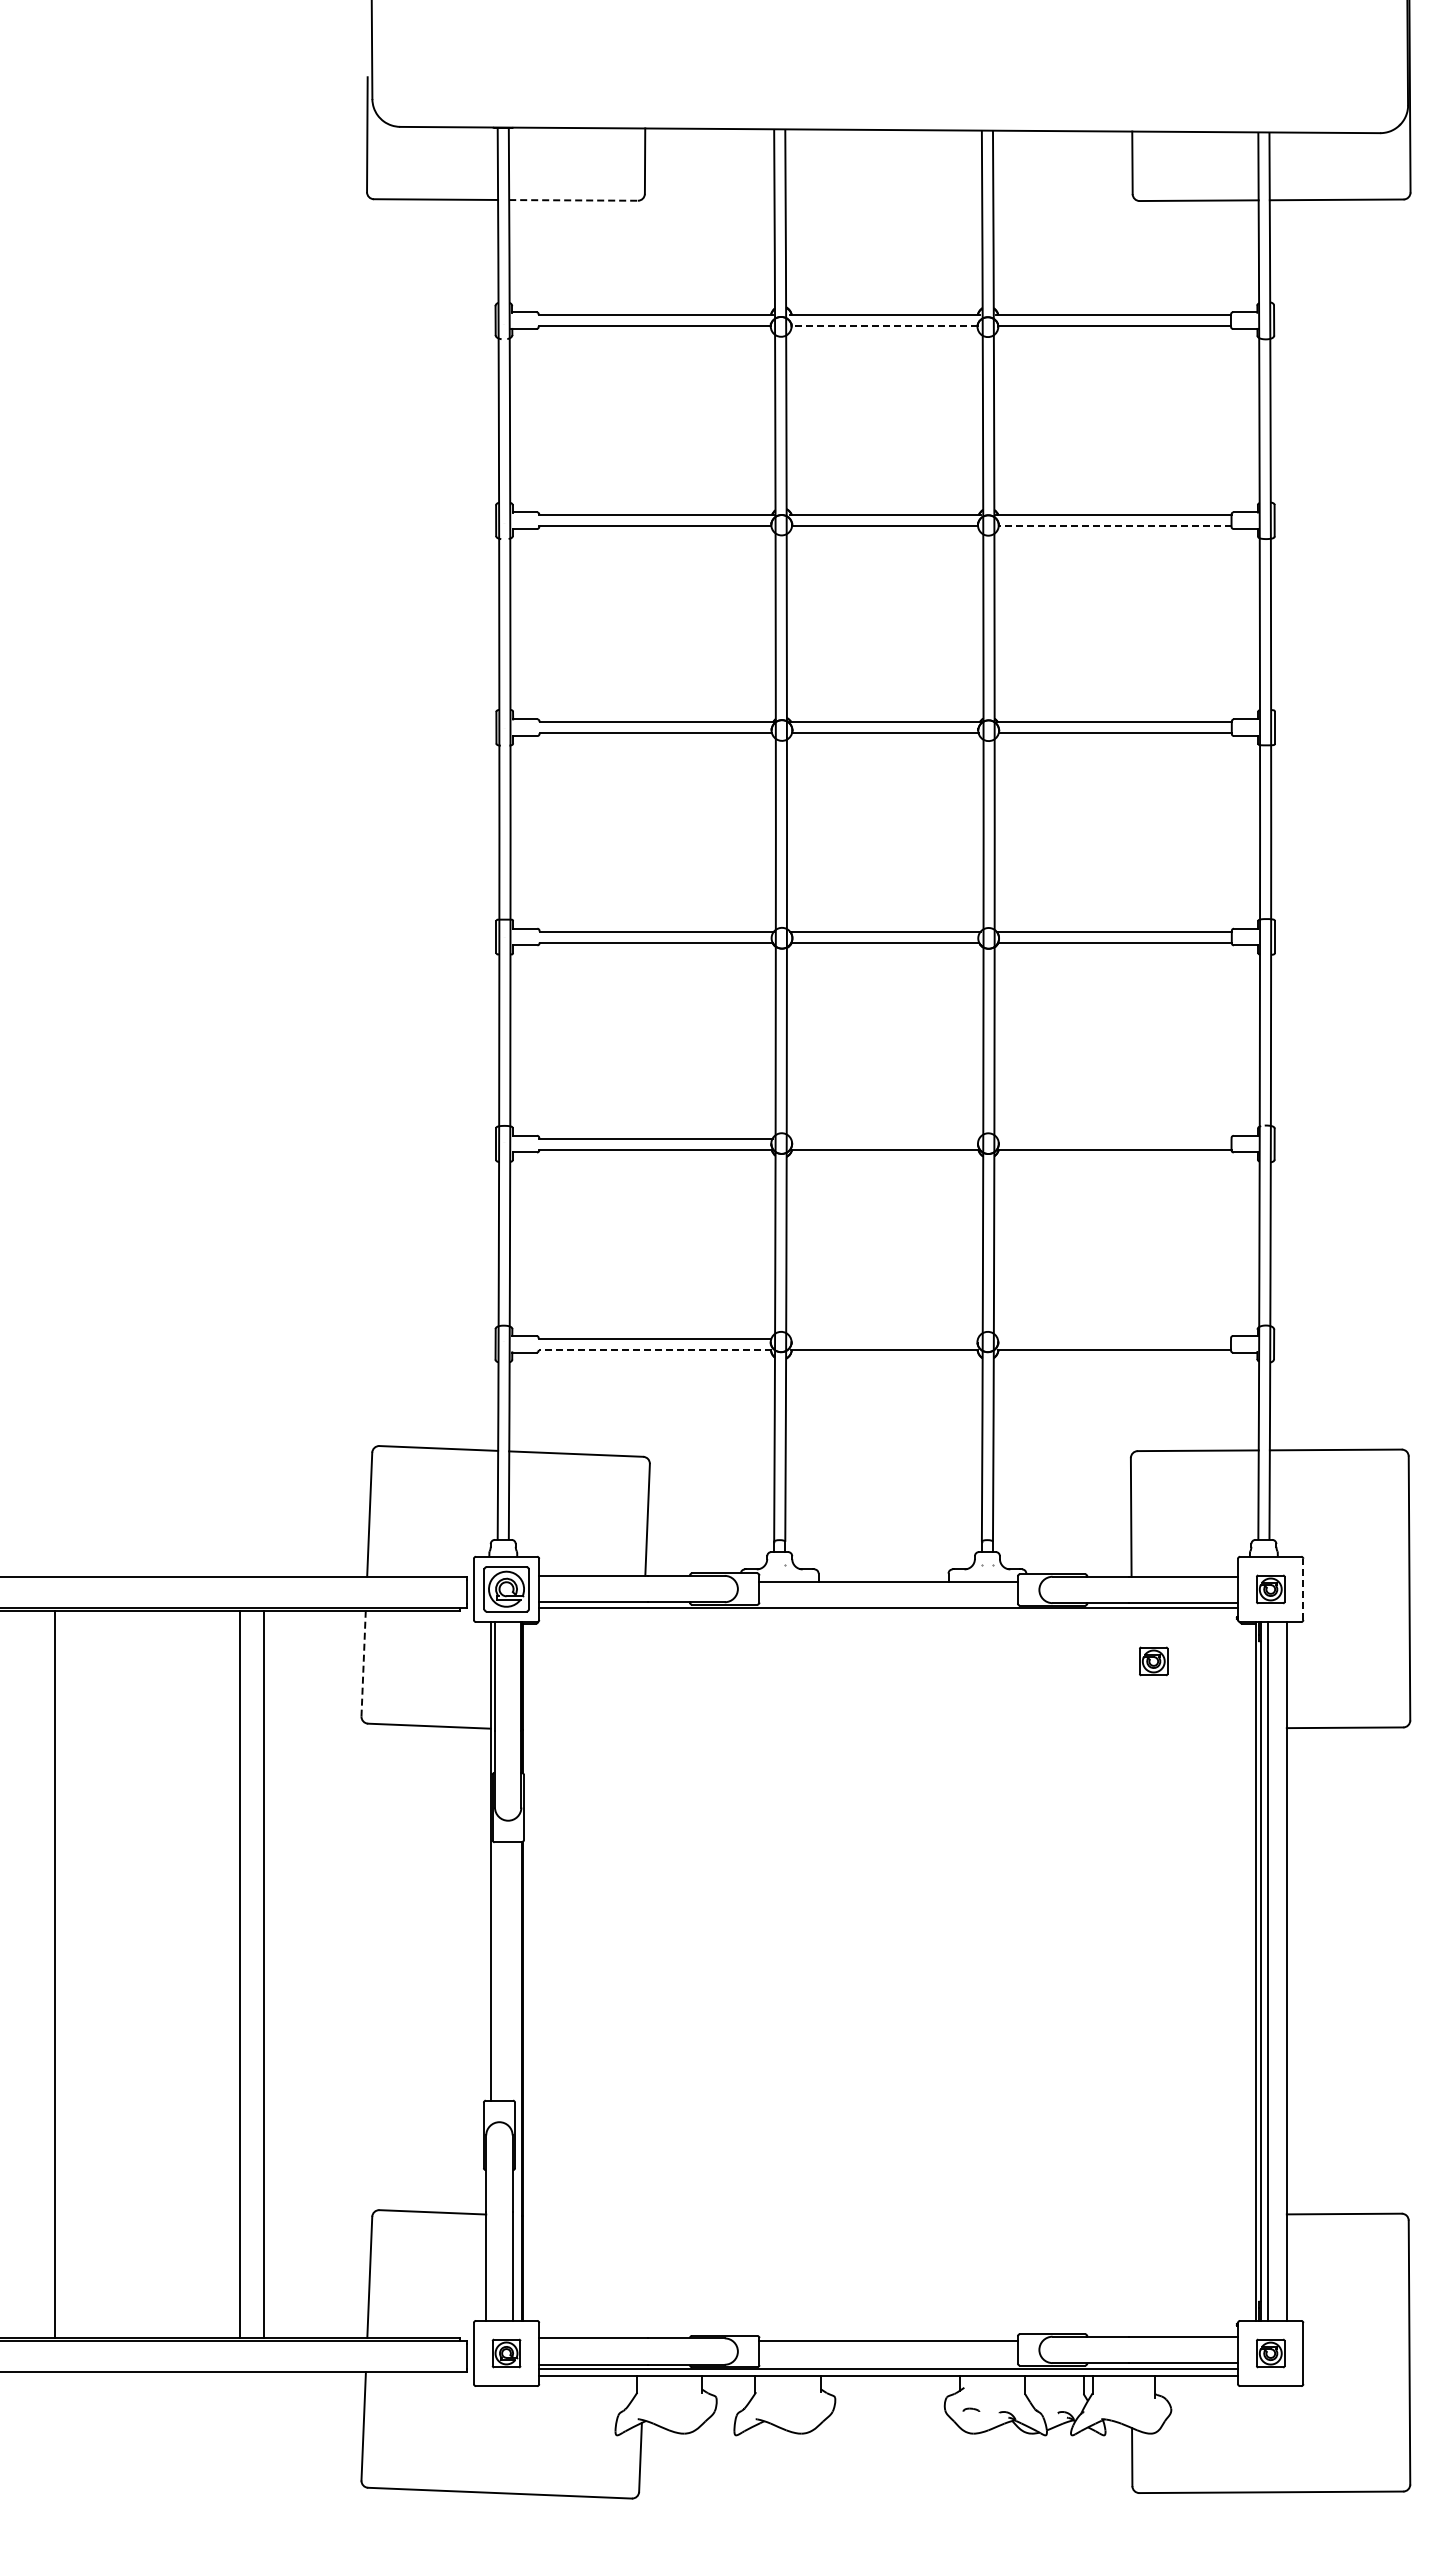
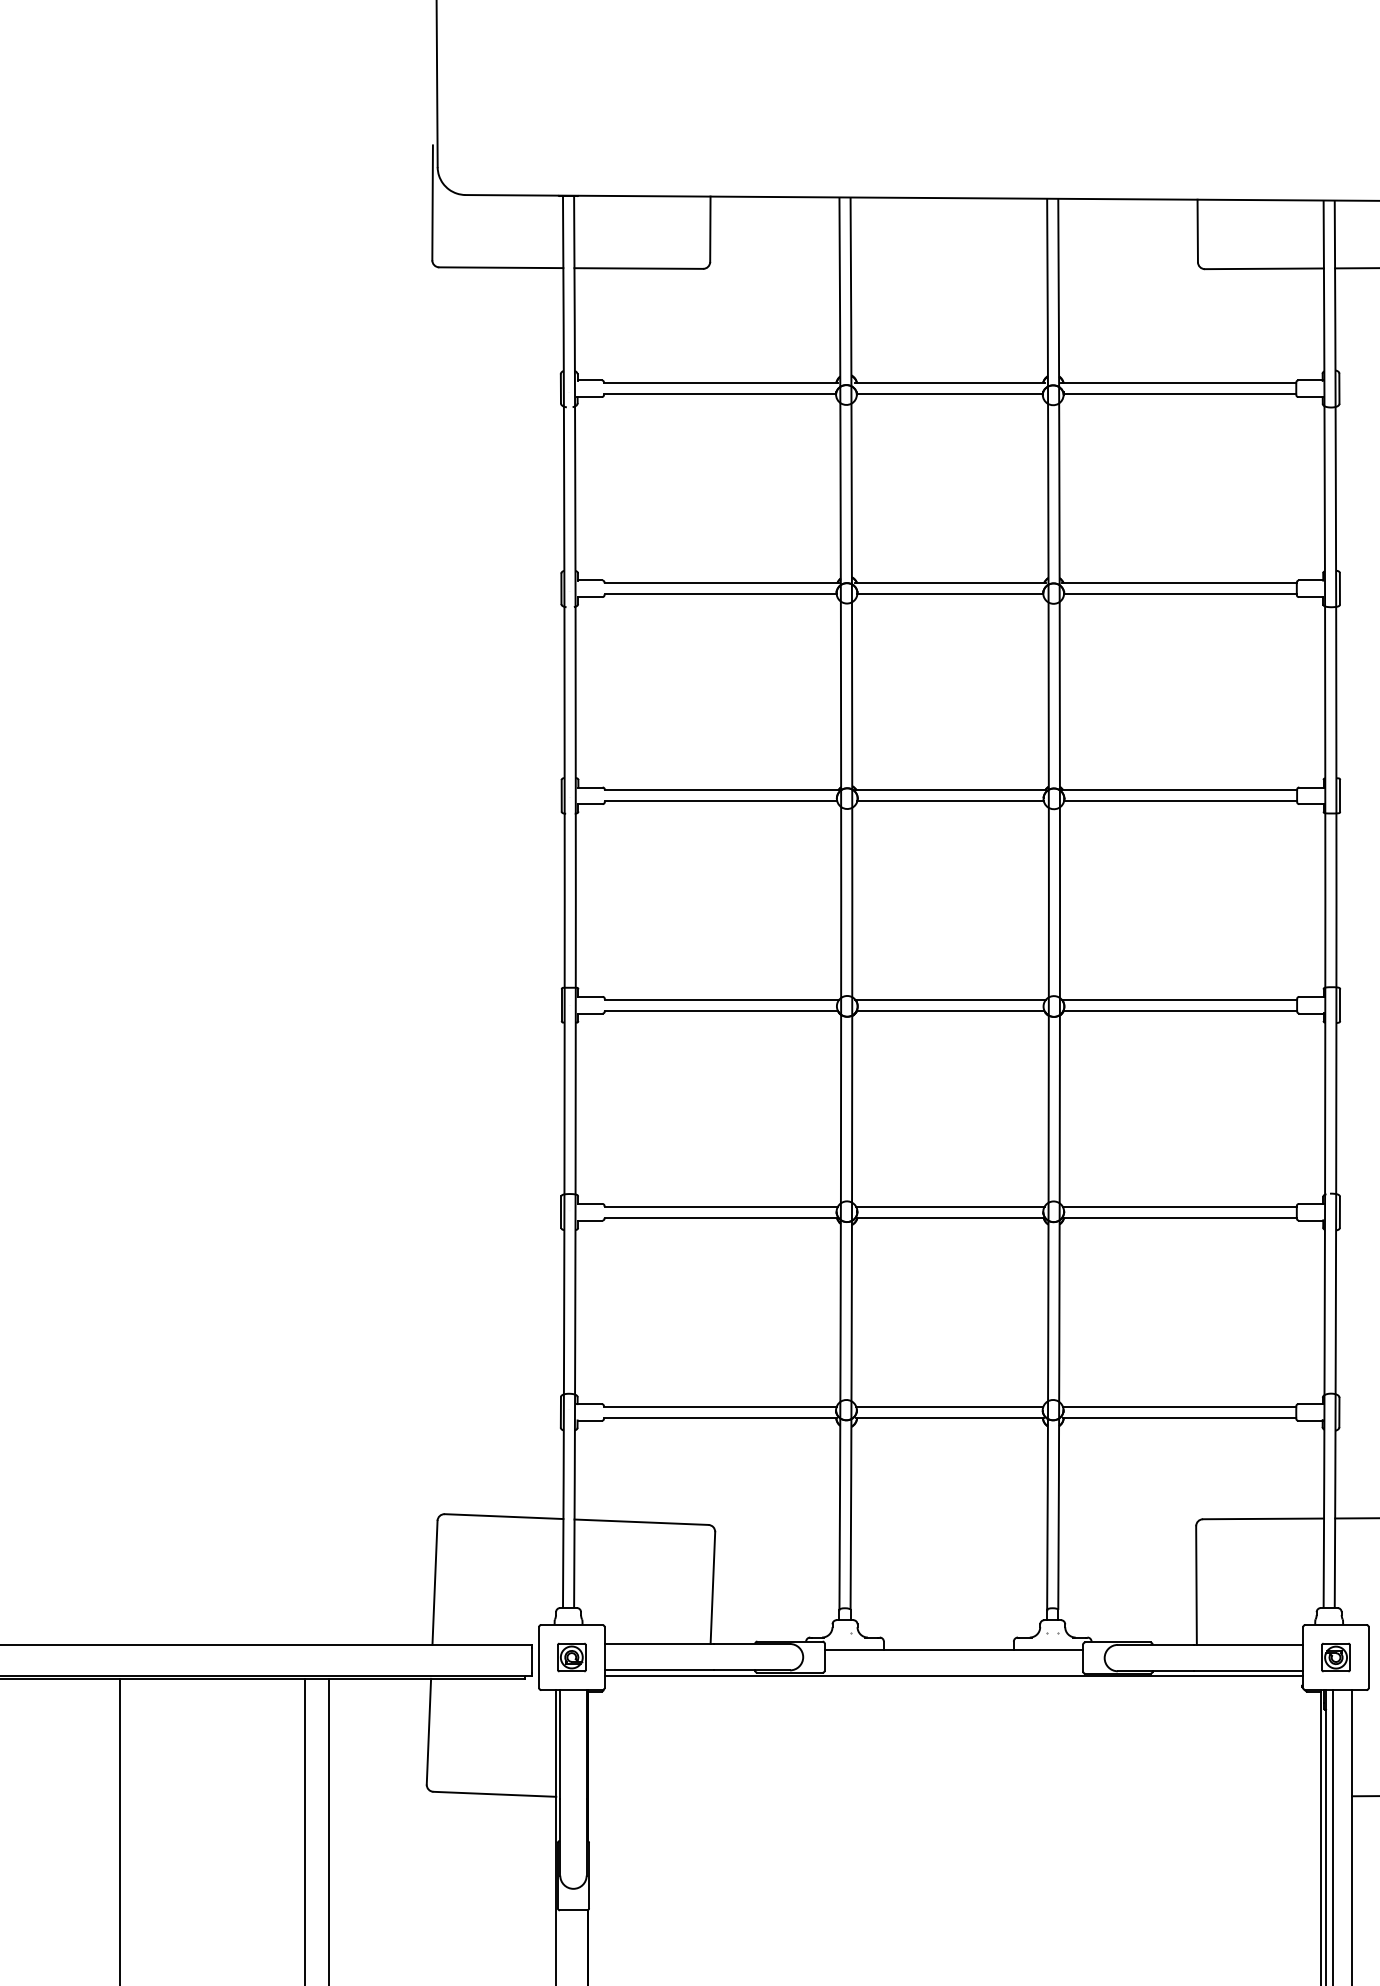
line: (574, 200) -> (639, 268), dashed -> solid
line: (884, 326) -> (949, 394), dashed -> solid
line: (1114, 526) -> (1179, 594), dashed -> solid
line: (884, 1138) -> (949, 1206), added
line: (1114, 1138) -> (1179, 1206), added
line: (884, 1338) -> (949, 1406), added
line: (1114, 1338) -> (1179, 1406), added
line: (654, 1349) -> (719, 1417), dashed -> solid
part: (506, 1589) -> (571, 1657), size x0.62
line: (1303, 1589) -> (1368, 1657), dashed -> solid
part: (1153, 1661) -> (1218, 1729), removed
line: (363, 1663) -> (428, 1731), dashed -> solid

